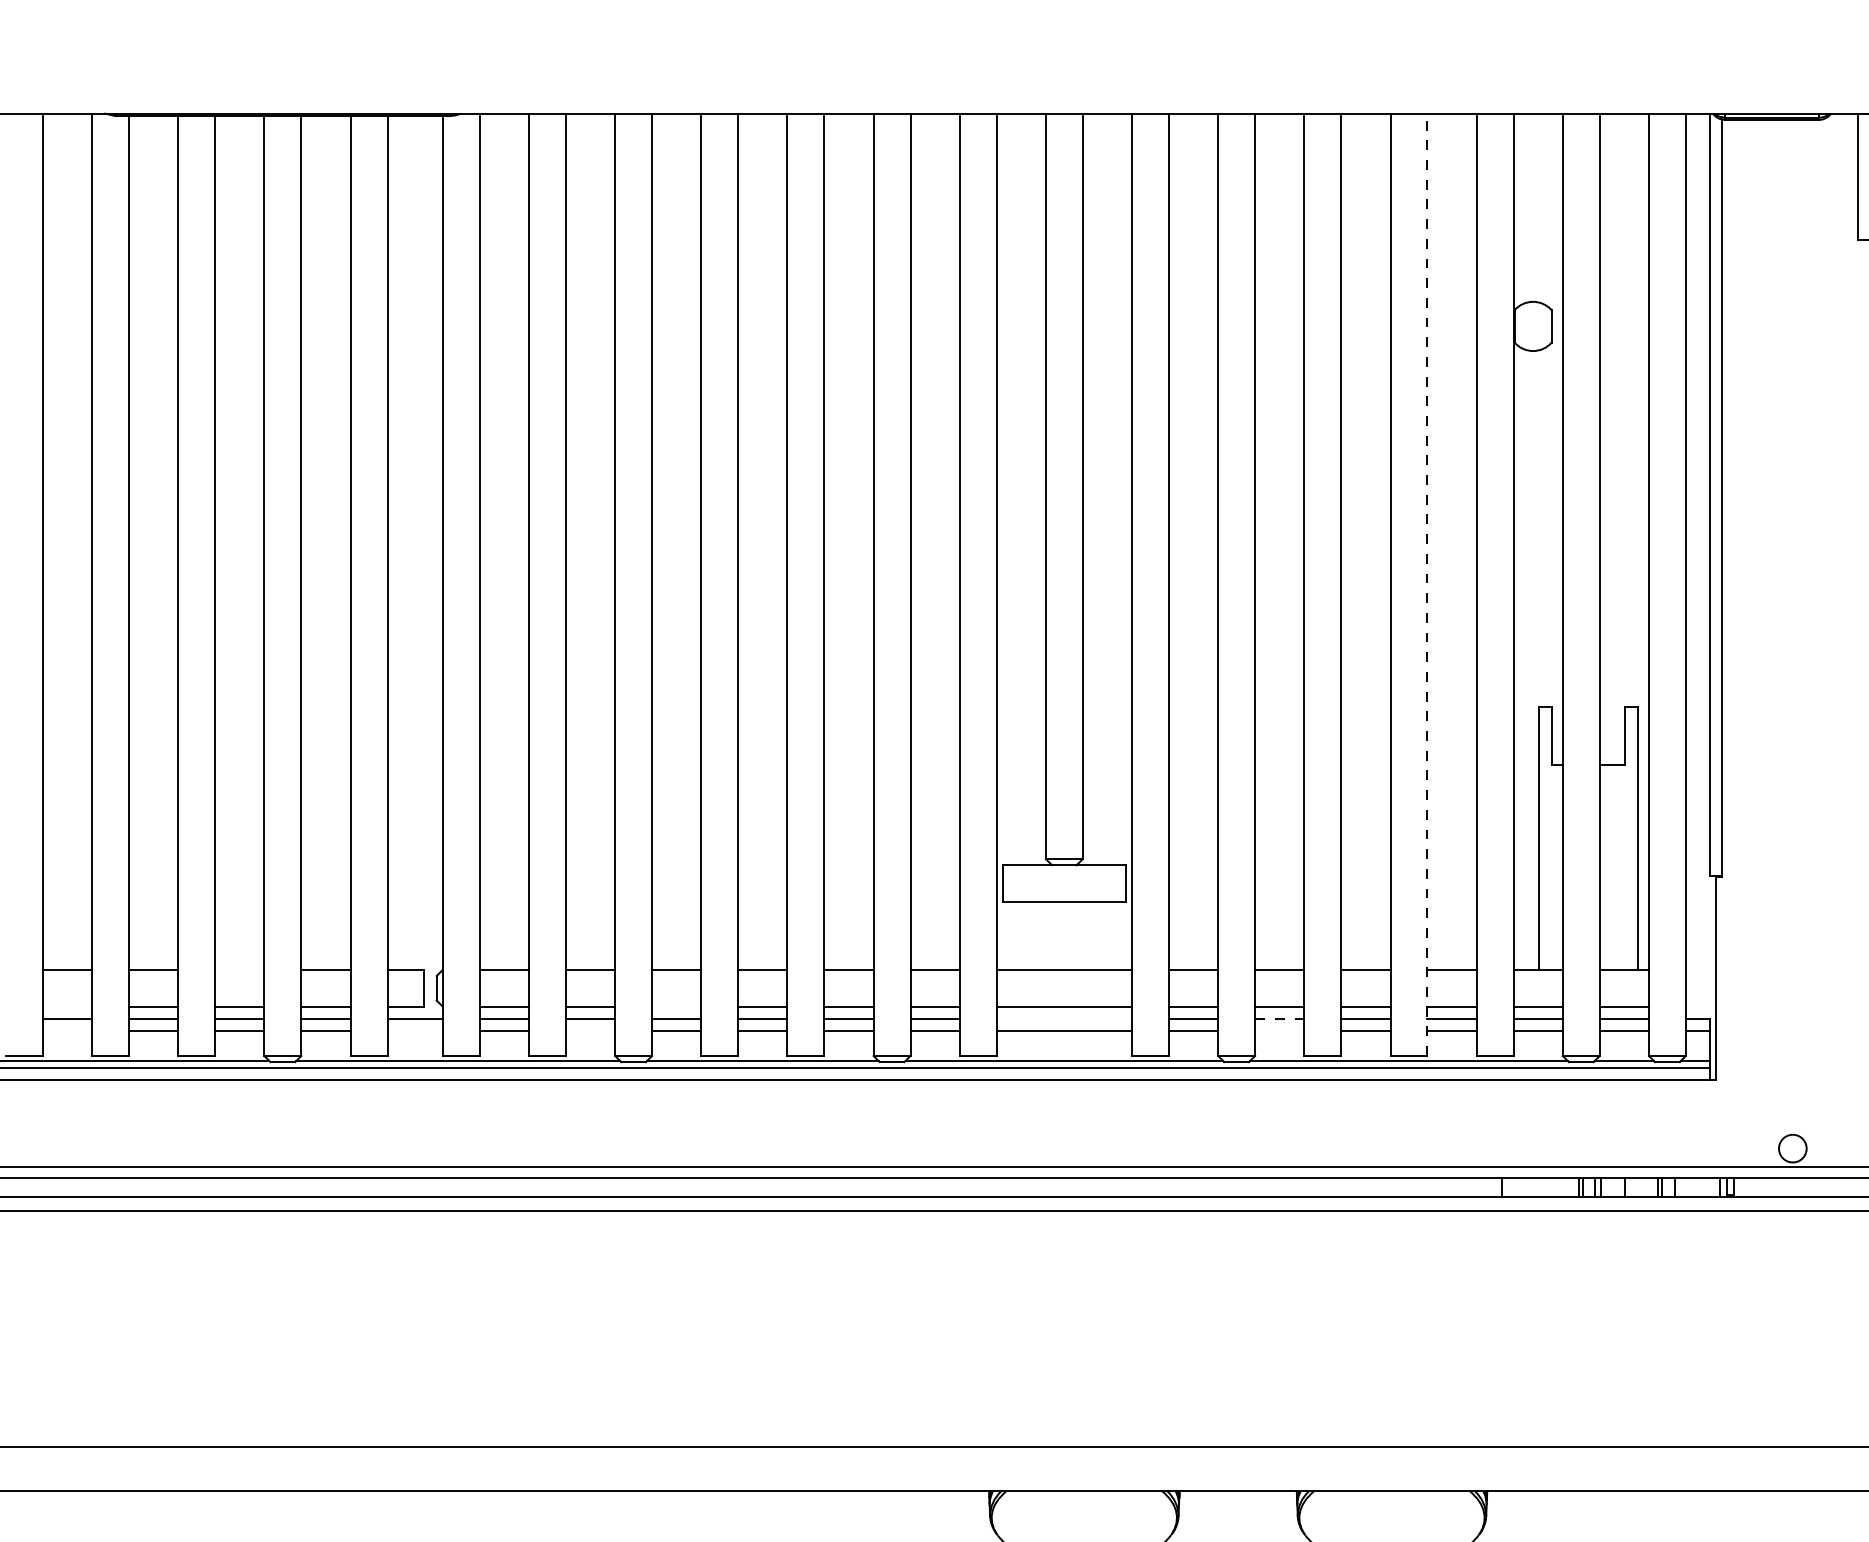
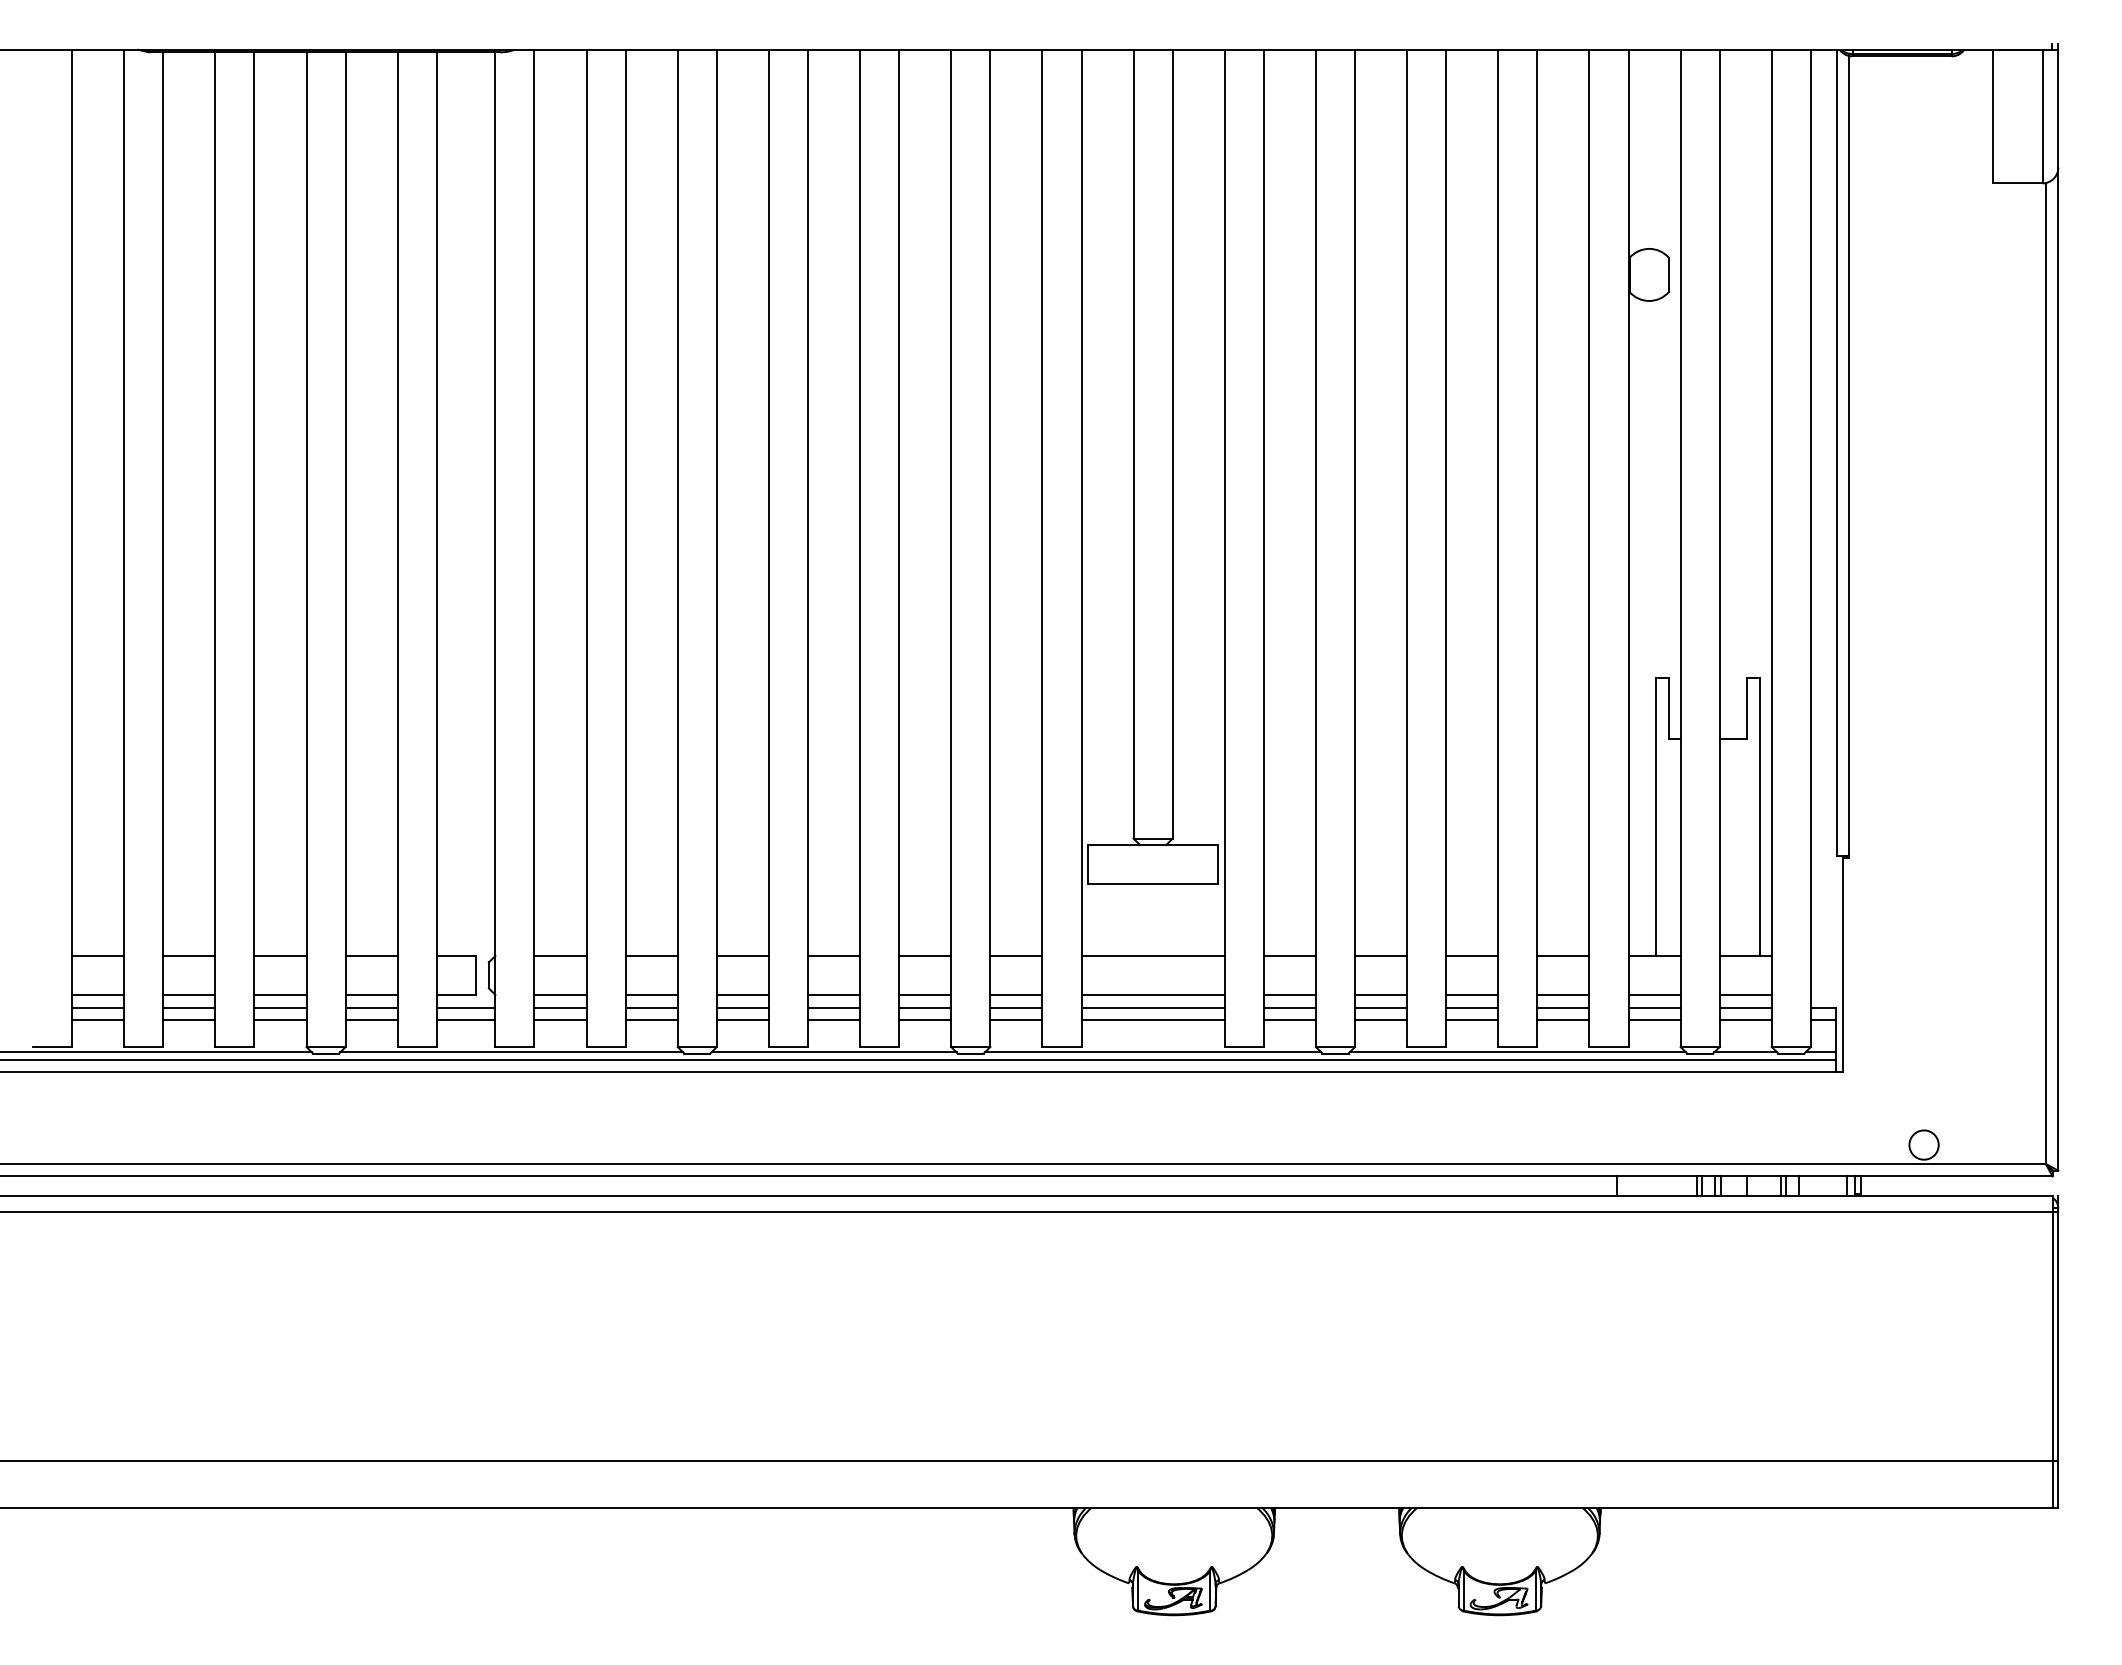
line: (1427, 584) -> (1537, 548), dashed -> solid
line: (239, 969) -> (280, 955), added
line: (67, 1006) -> (98, 994), added
line: (676, 1006) -> (742, 994), added
line: (1063, 1018) -> (1152, 1007), added
line: (1280, 1018) -> (1381, 1007), dashed -> solid
line: (67, 1030) -> (98, 1020), added
line: (414, 1030) -> (465, 1020), added
line: (590, 1030) -> (651, 1020), added
line: (1280, 1030) -> (1381, 1020), added

